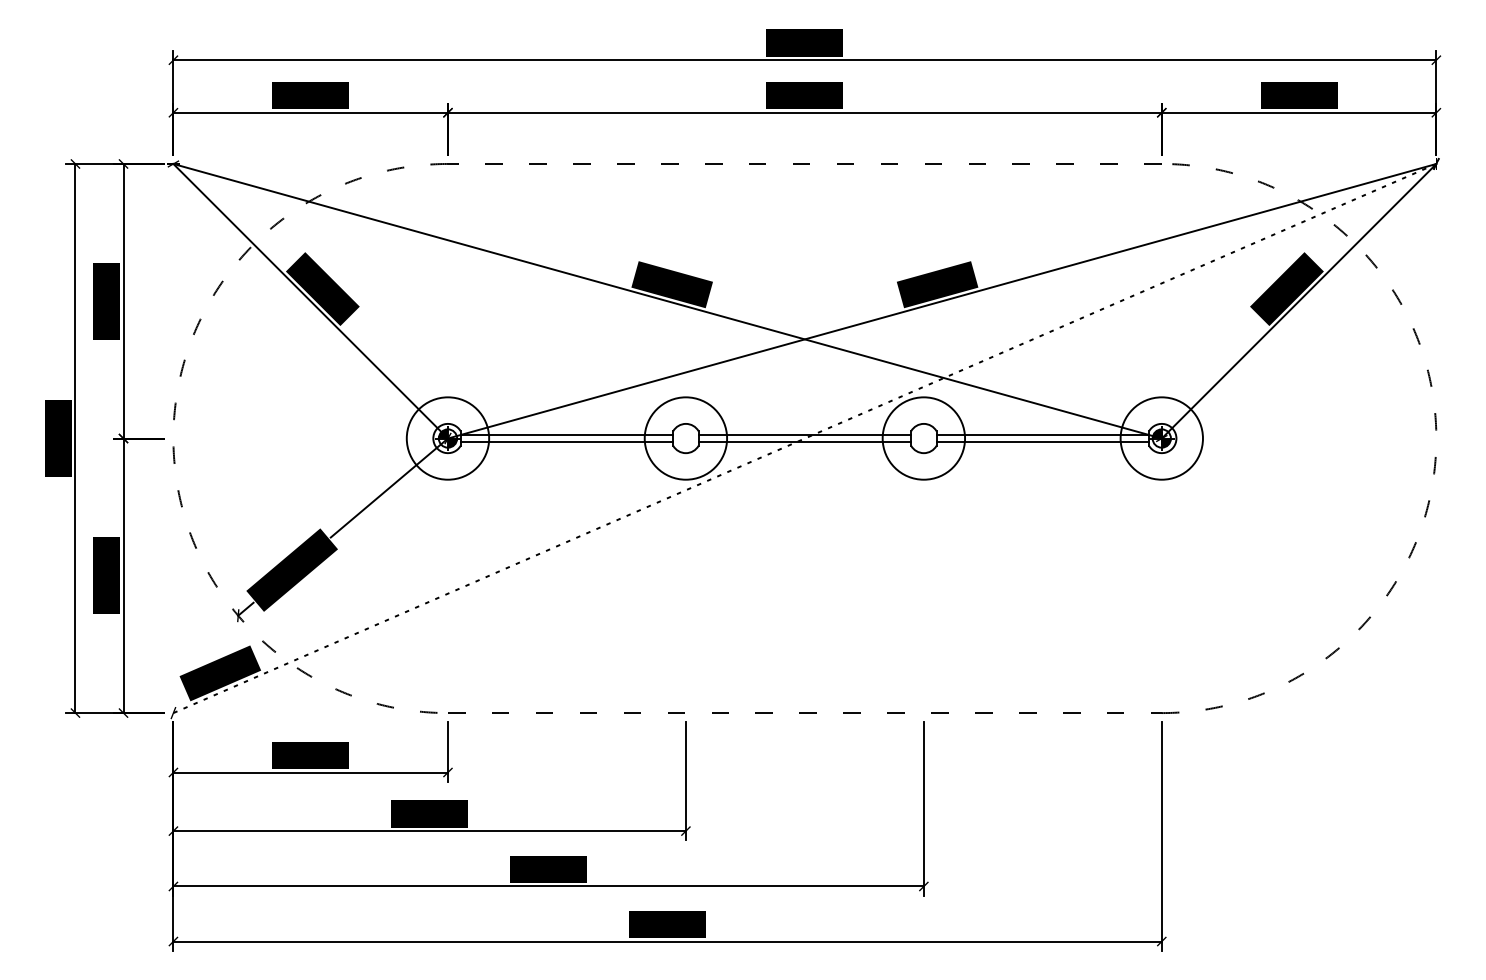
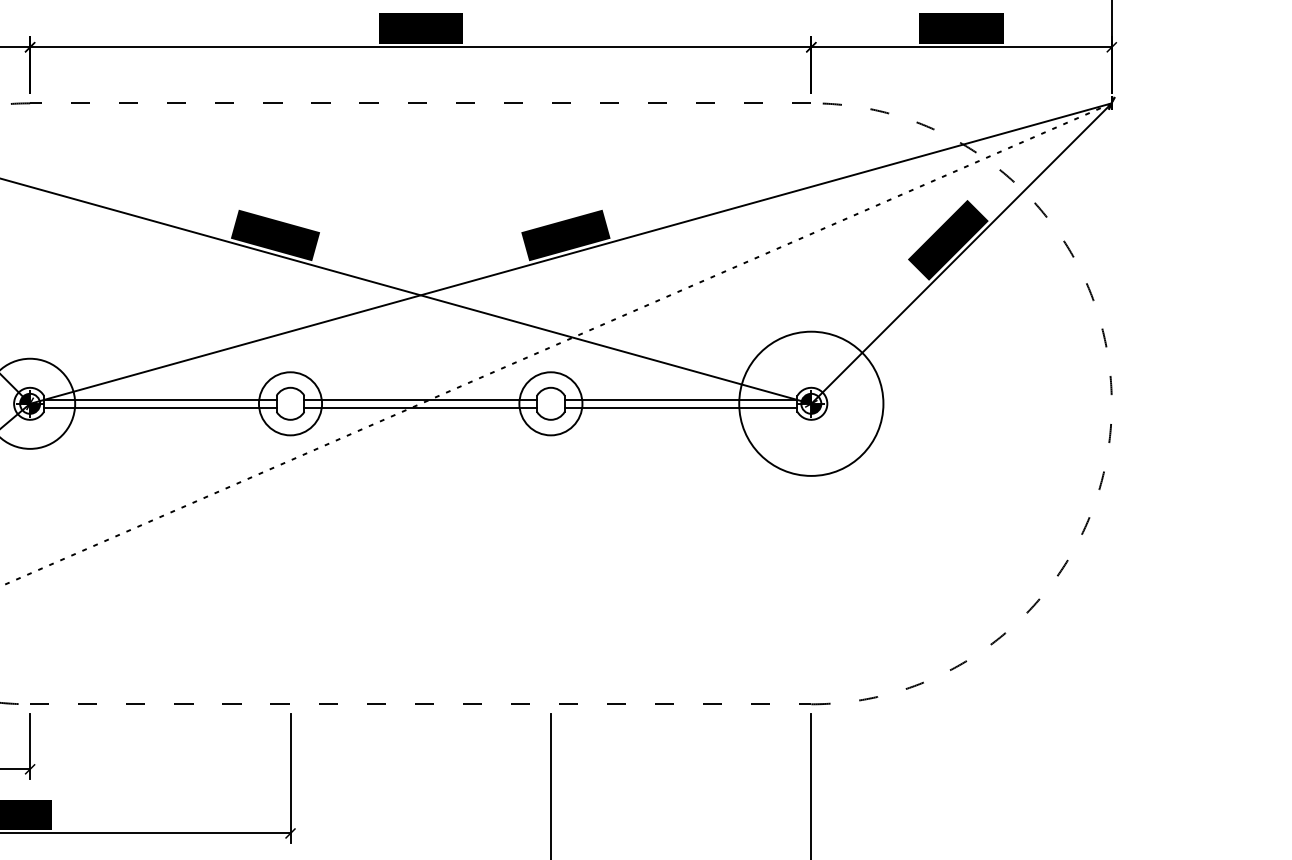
circle: (685, 438) -> (290, 403), size x0.7
circle: (923, 438) -> (550, 403), size x0.7
circle: (1161, 438) -> (810, 403), size x1.6

